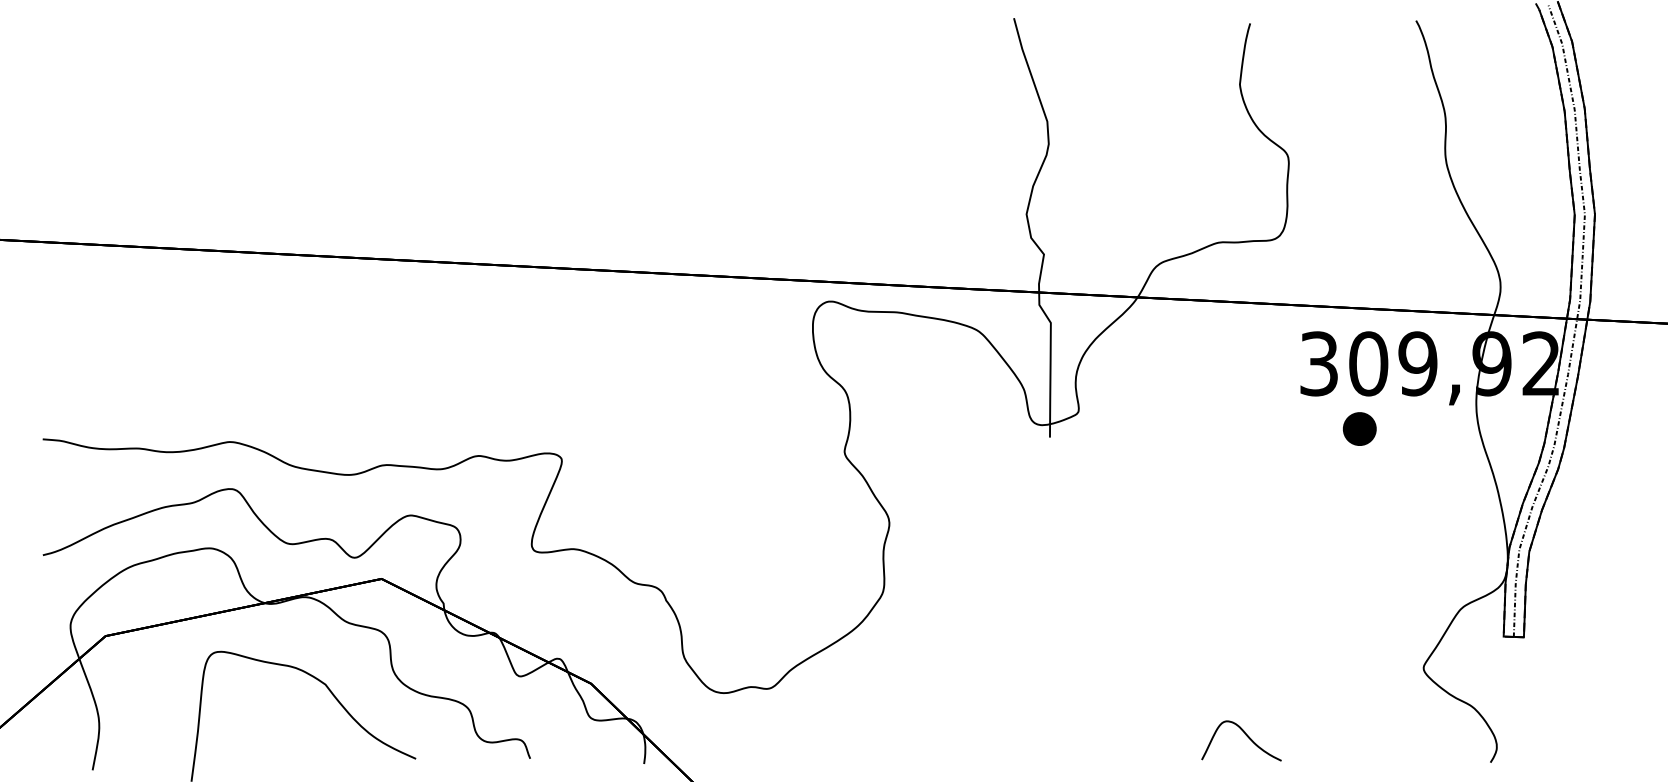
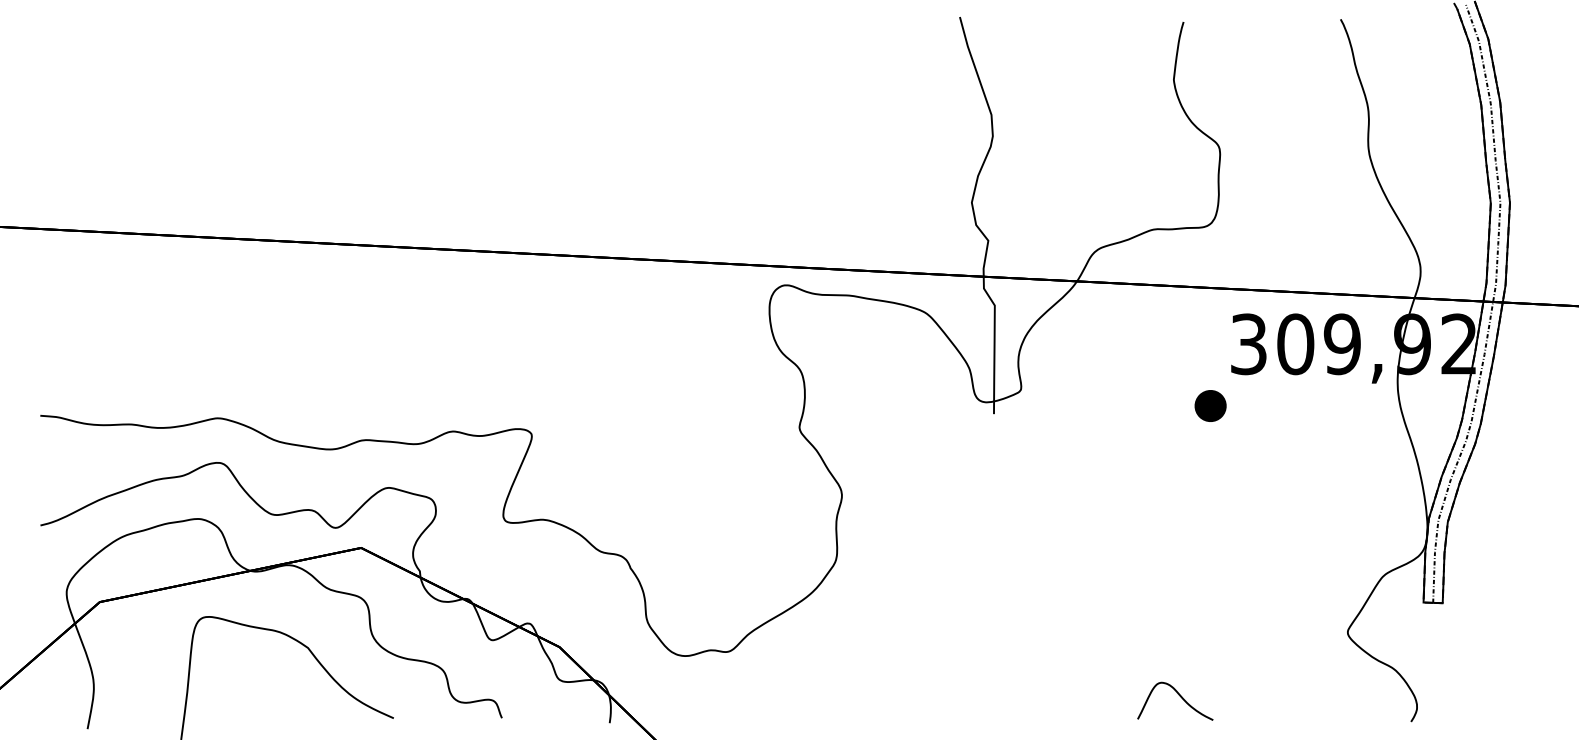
part: (1359, 428) -> (1210, 405), moved

